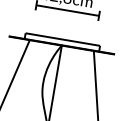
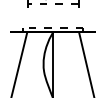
line: (66, 10) -> (52, 4), solid -> dashed
line: (62, 39) -> (52, 27), solid -> dashed

